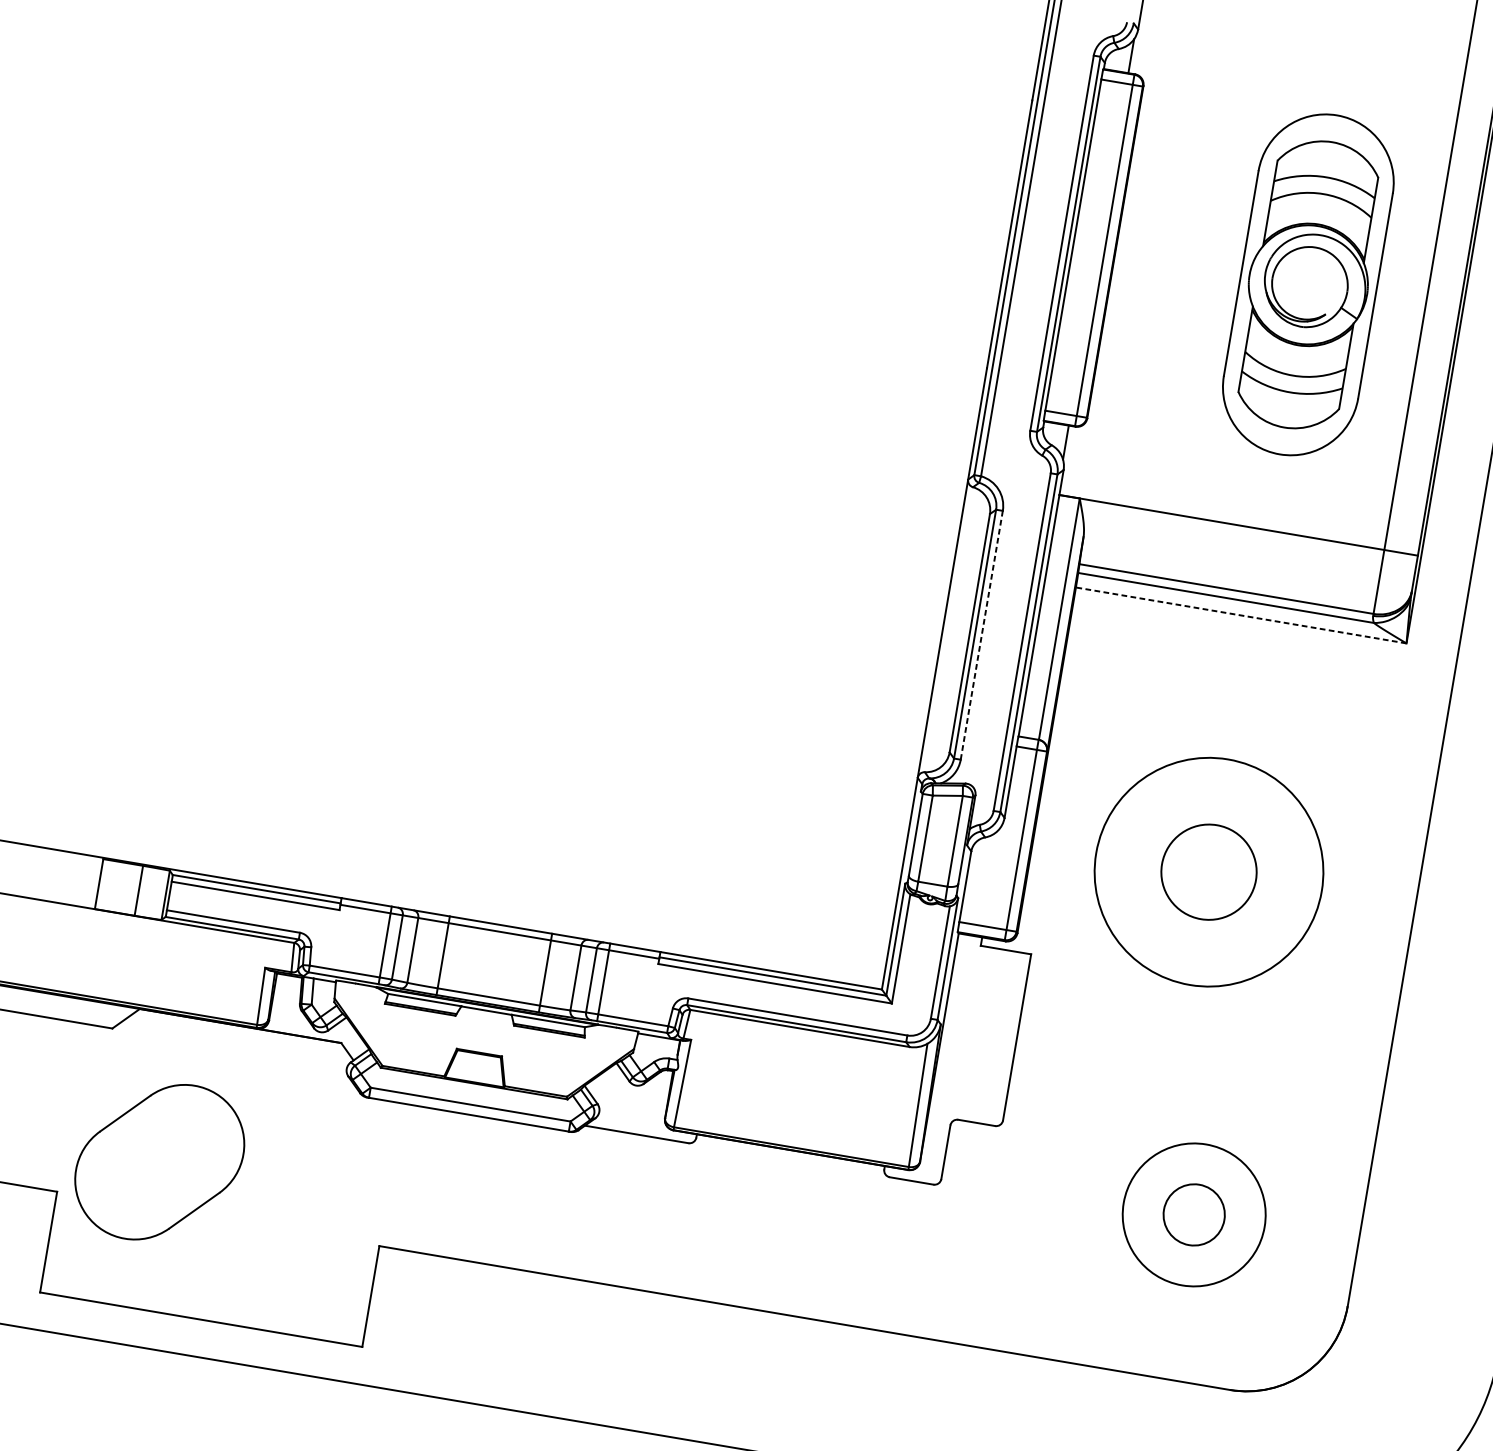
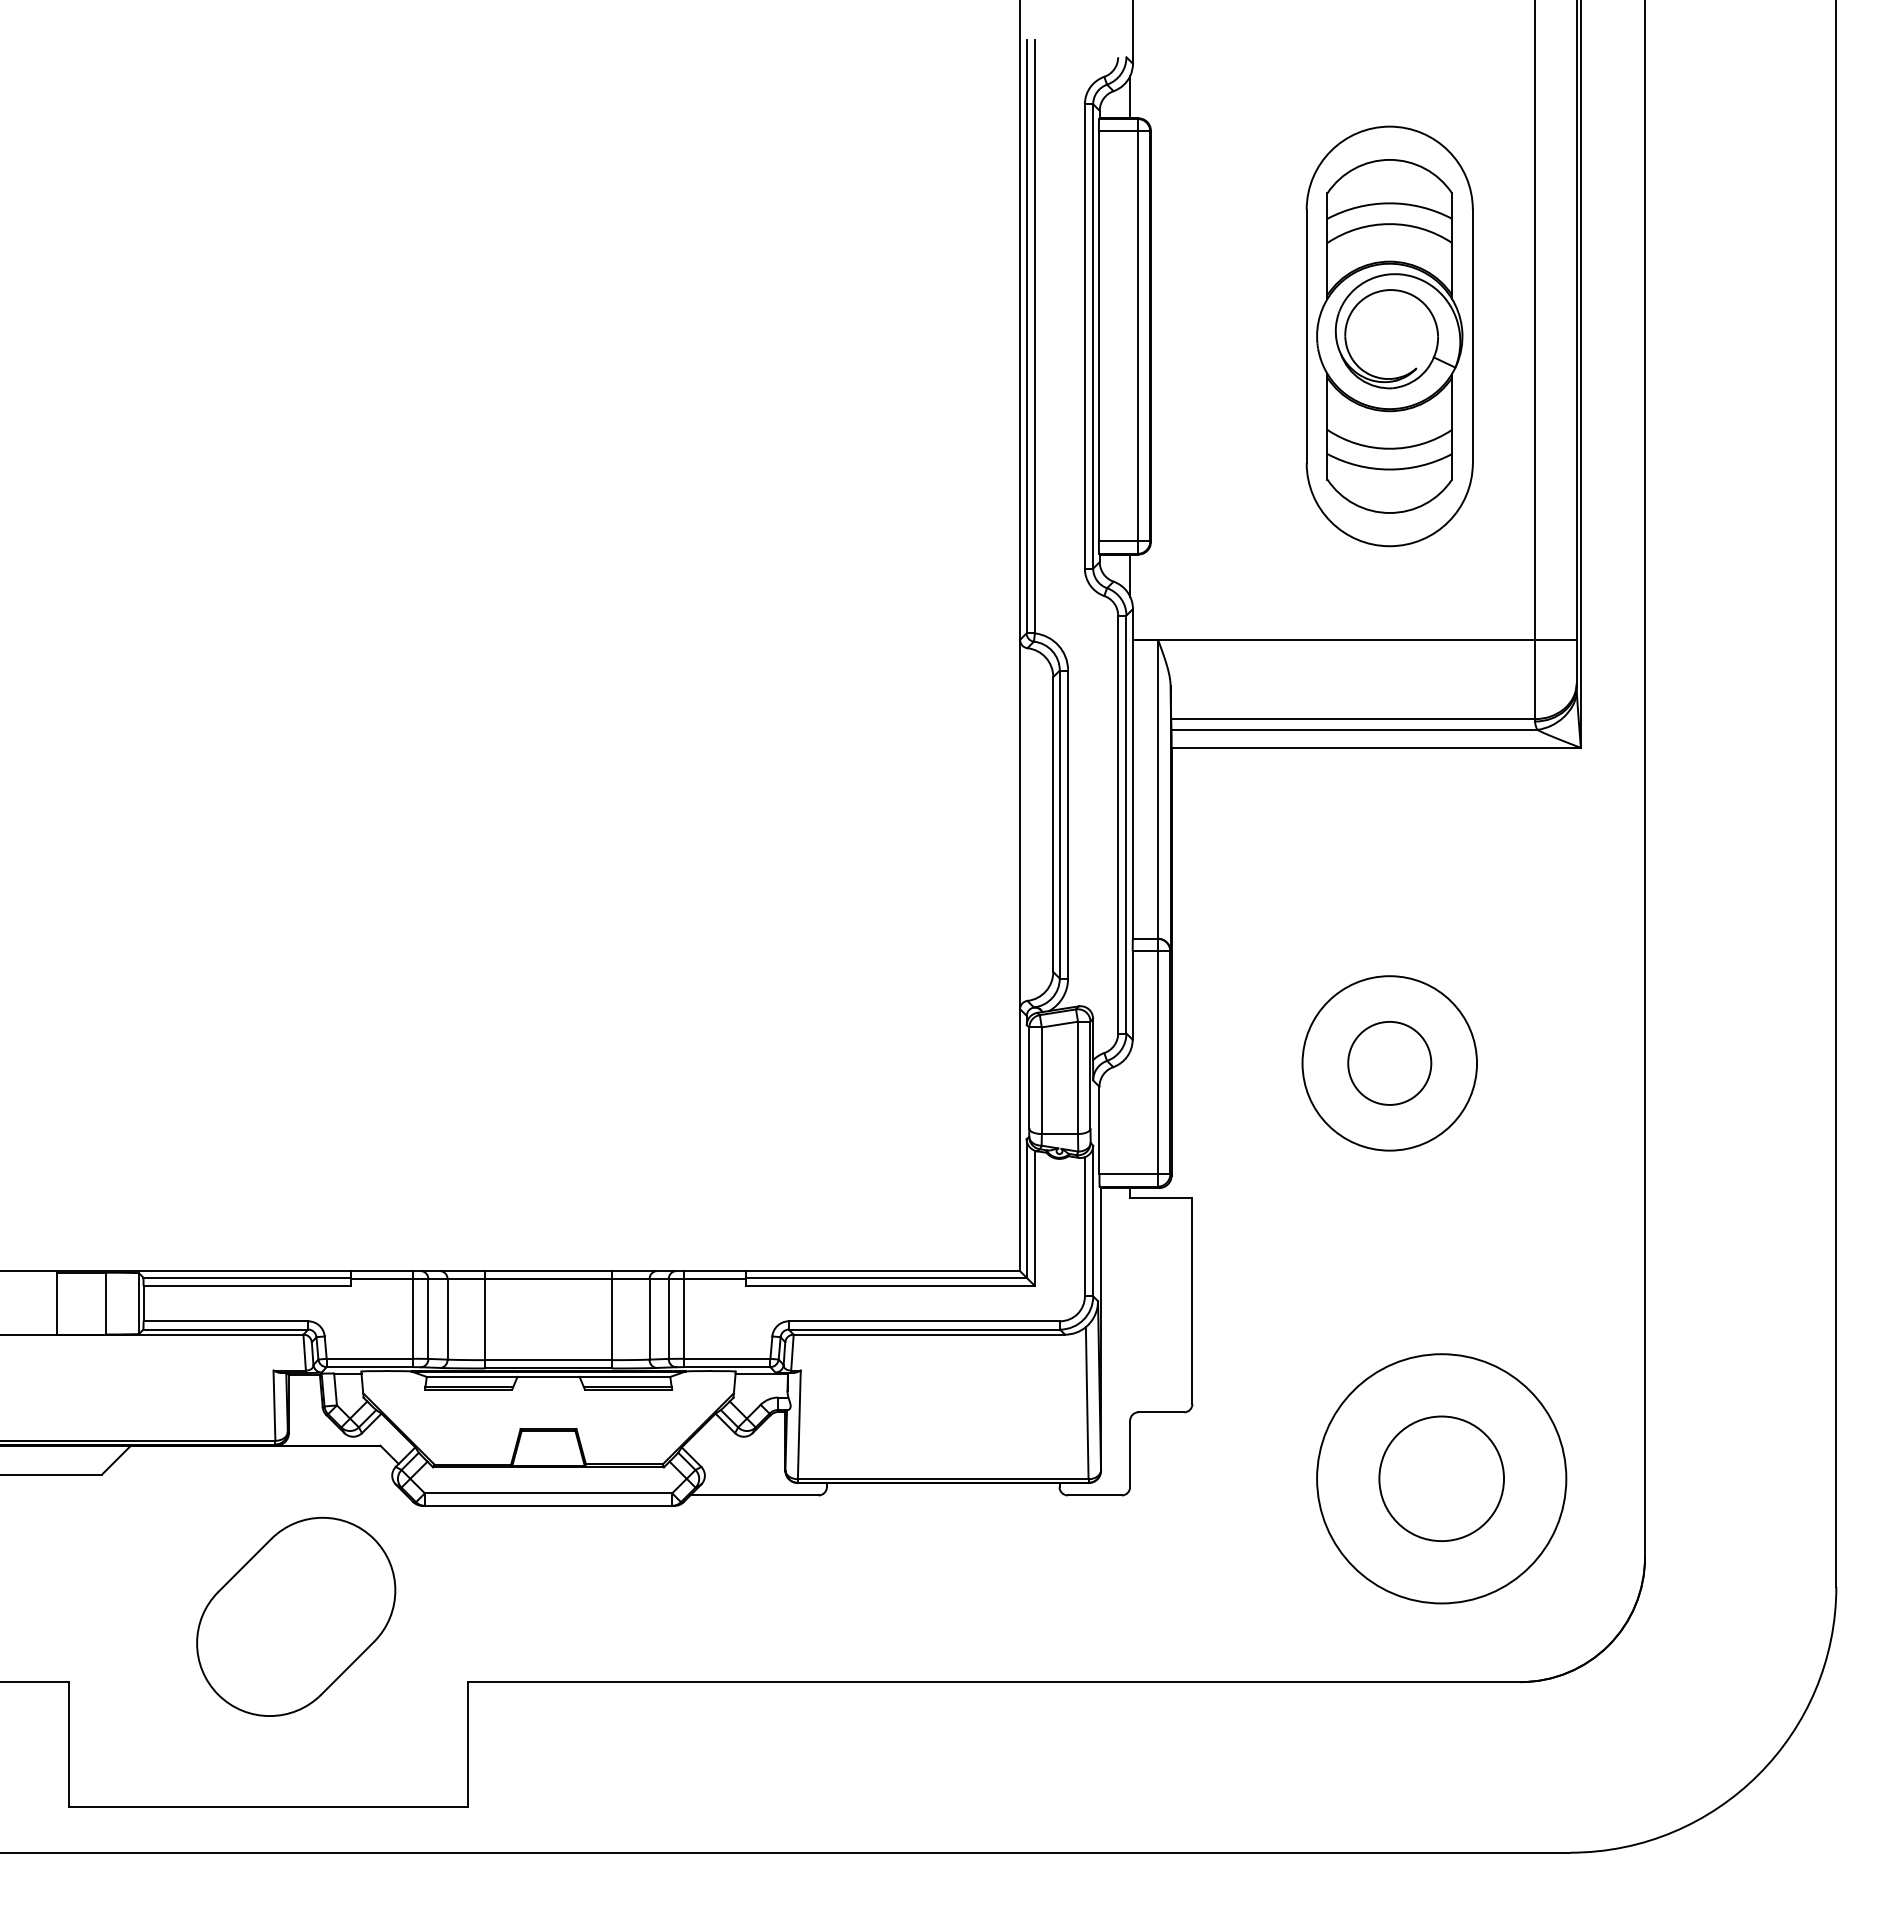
line: (1241, 615) -> (1376, 747), dashed -> solid
line: (982, 635) -> (1068, 824), dashed -> solid
circle: (1208, 871) -> (1389, 1062), size x0.71
circle: (1208, 872) -> (1389, 1063), size x0.62
part: (160, 1161) -> (296, 1616), moved
circle: (1194, 1214) -> (1441, 1478), size x1.43
circle: (1194, 1214) -> (1441, 1478), size x1.67

